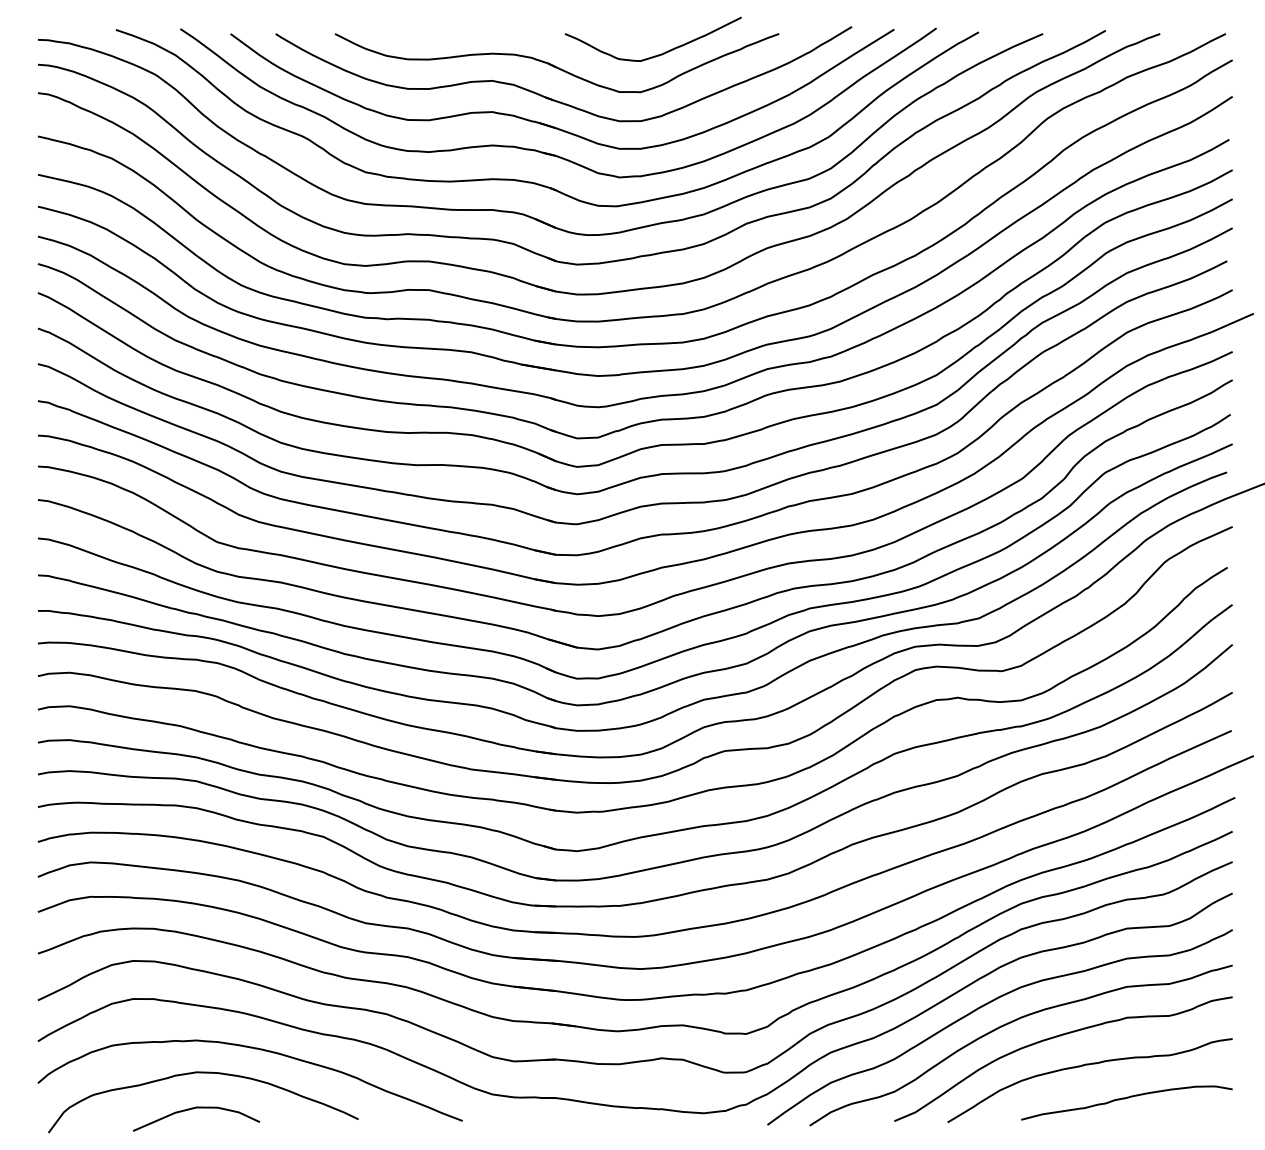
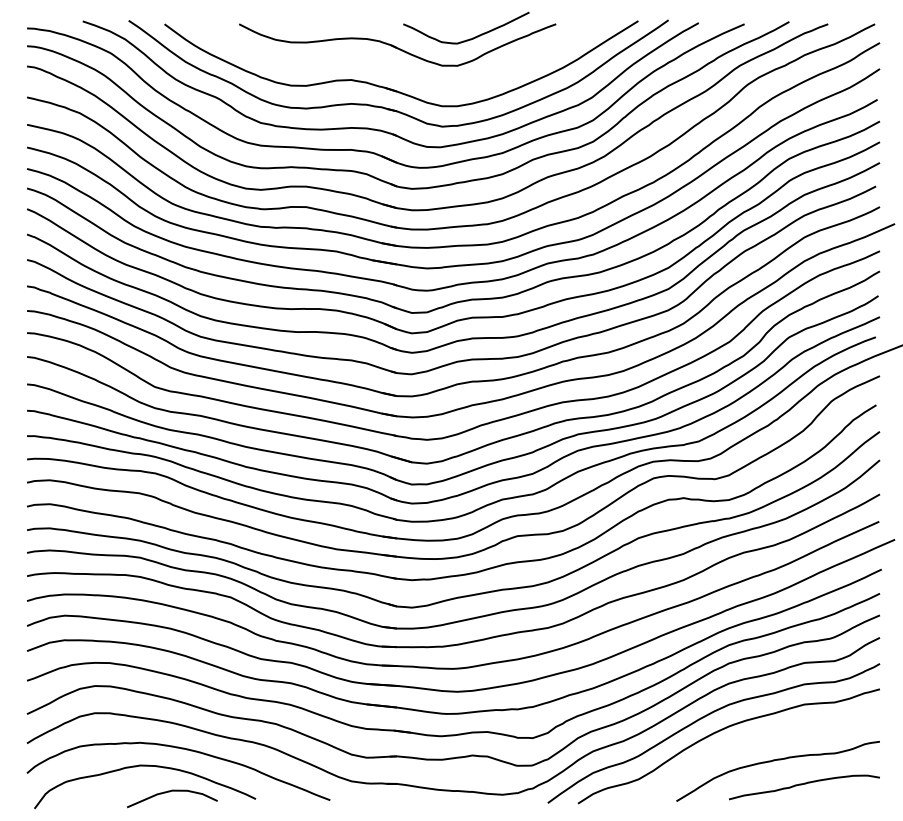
part: (552, 98) -> (394, 70), removed
curve: (1057, 1037) -> (754, 740), removed
curve: (193, 1109) -> (170, 792), moved

